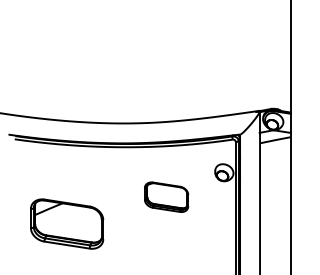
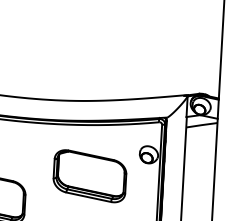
part: (166, 196) -> (89, 175), size x1.67

